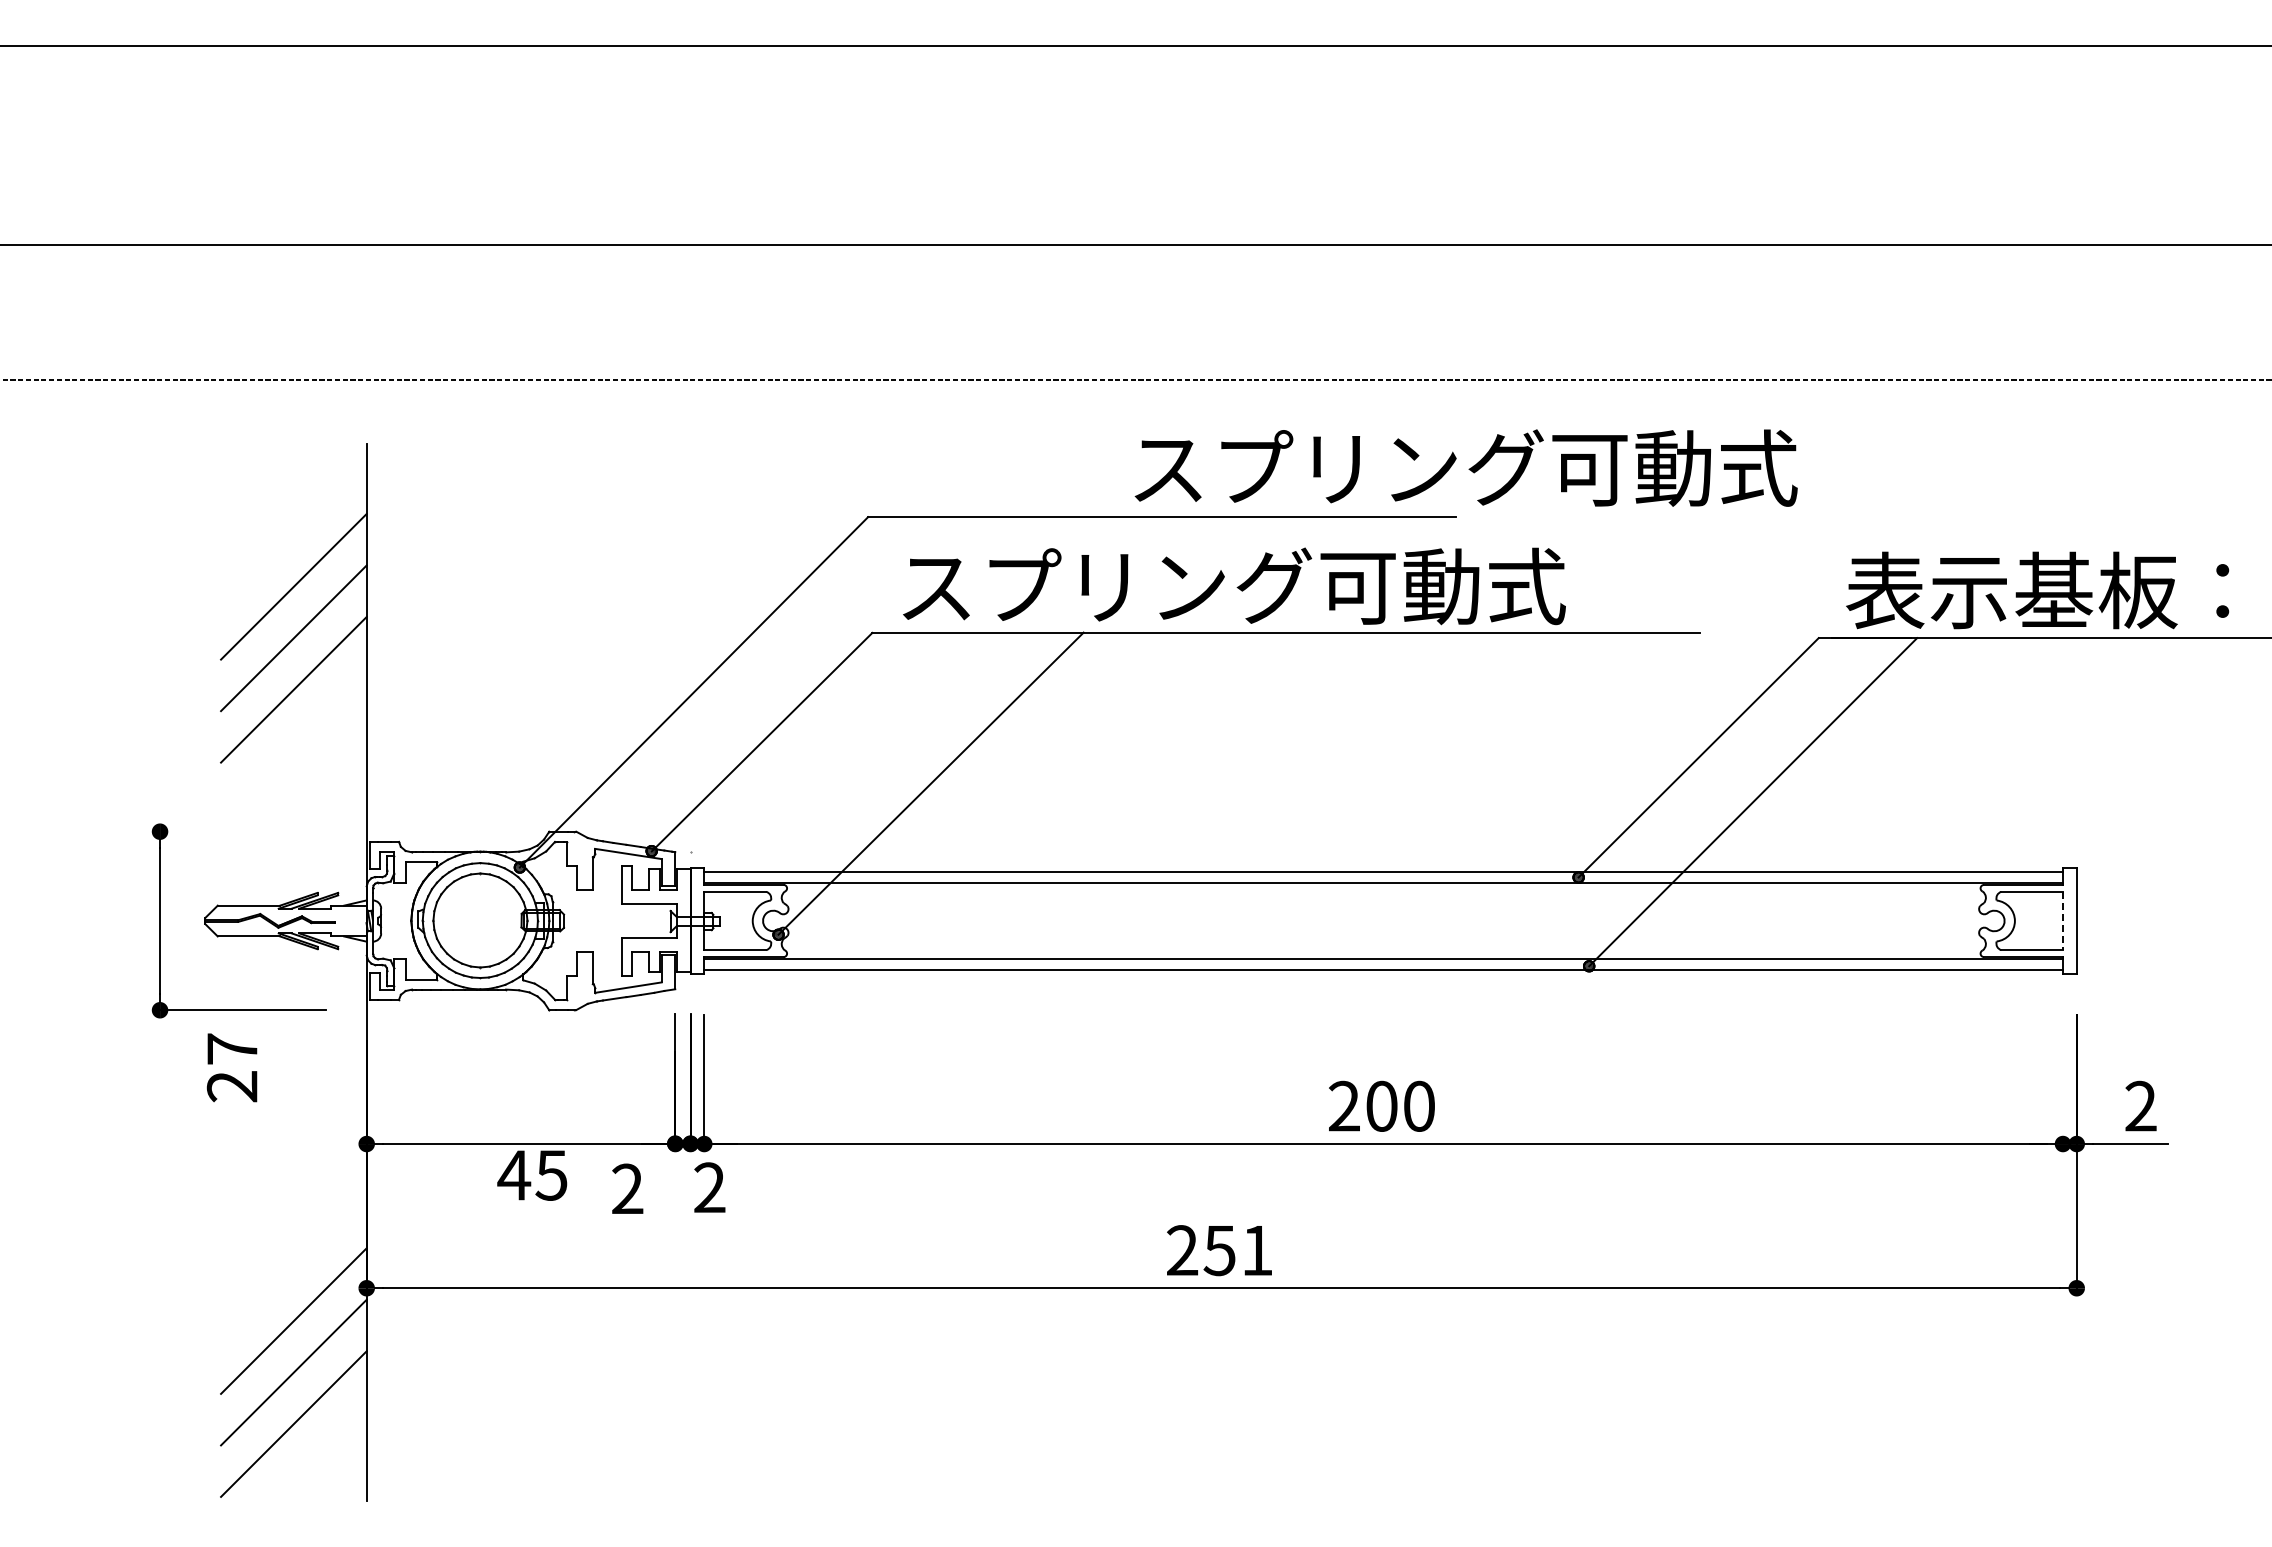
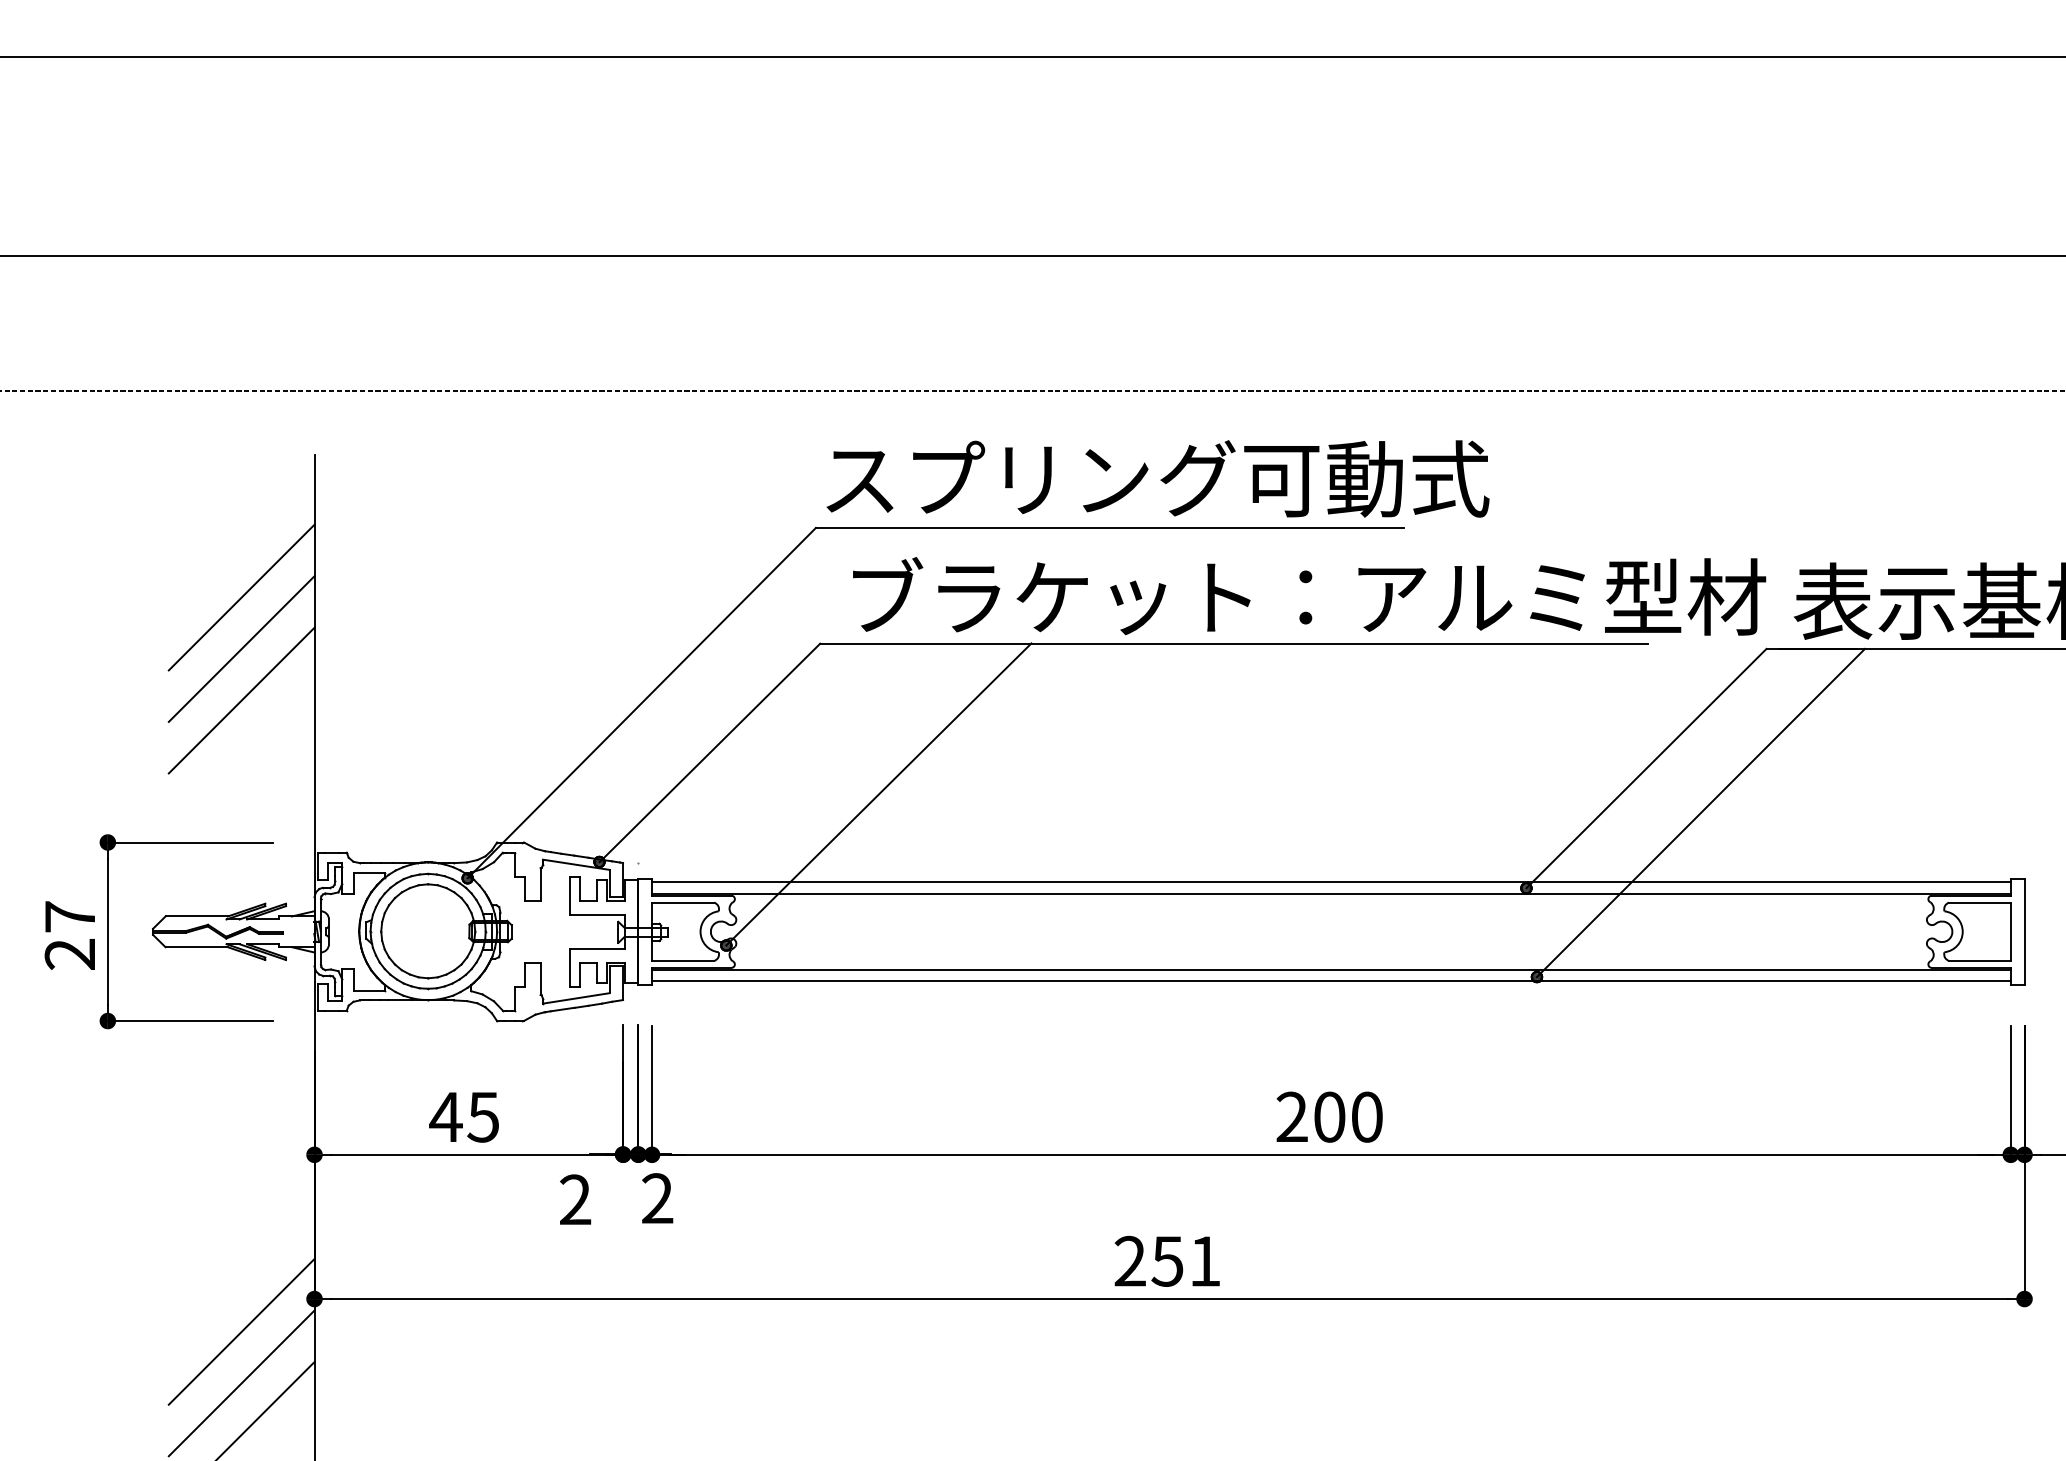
text: (1465, 467) -> (1157, 478), moved
text: (1360, 585) -> (1308, 596), スプリング可動式 -> ブラケット：アルミ型材
line: (242, 831) -> (190, 842), added
line: (2062, 921) -> (2010, 932), dashed -> solid
text: (231, 1067) -> (69, 935), moved
line: (2062, 1079) -> (2010, 1090), added
text: (532, 1175) -> (464, 1117), moved

